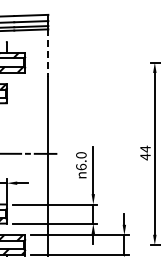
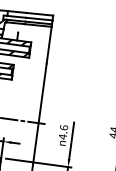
line: (48, 53) -> (49, 45), dashed -> solid
text: (81, 161) -> (63, 132), 6.0 -> 4.6

